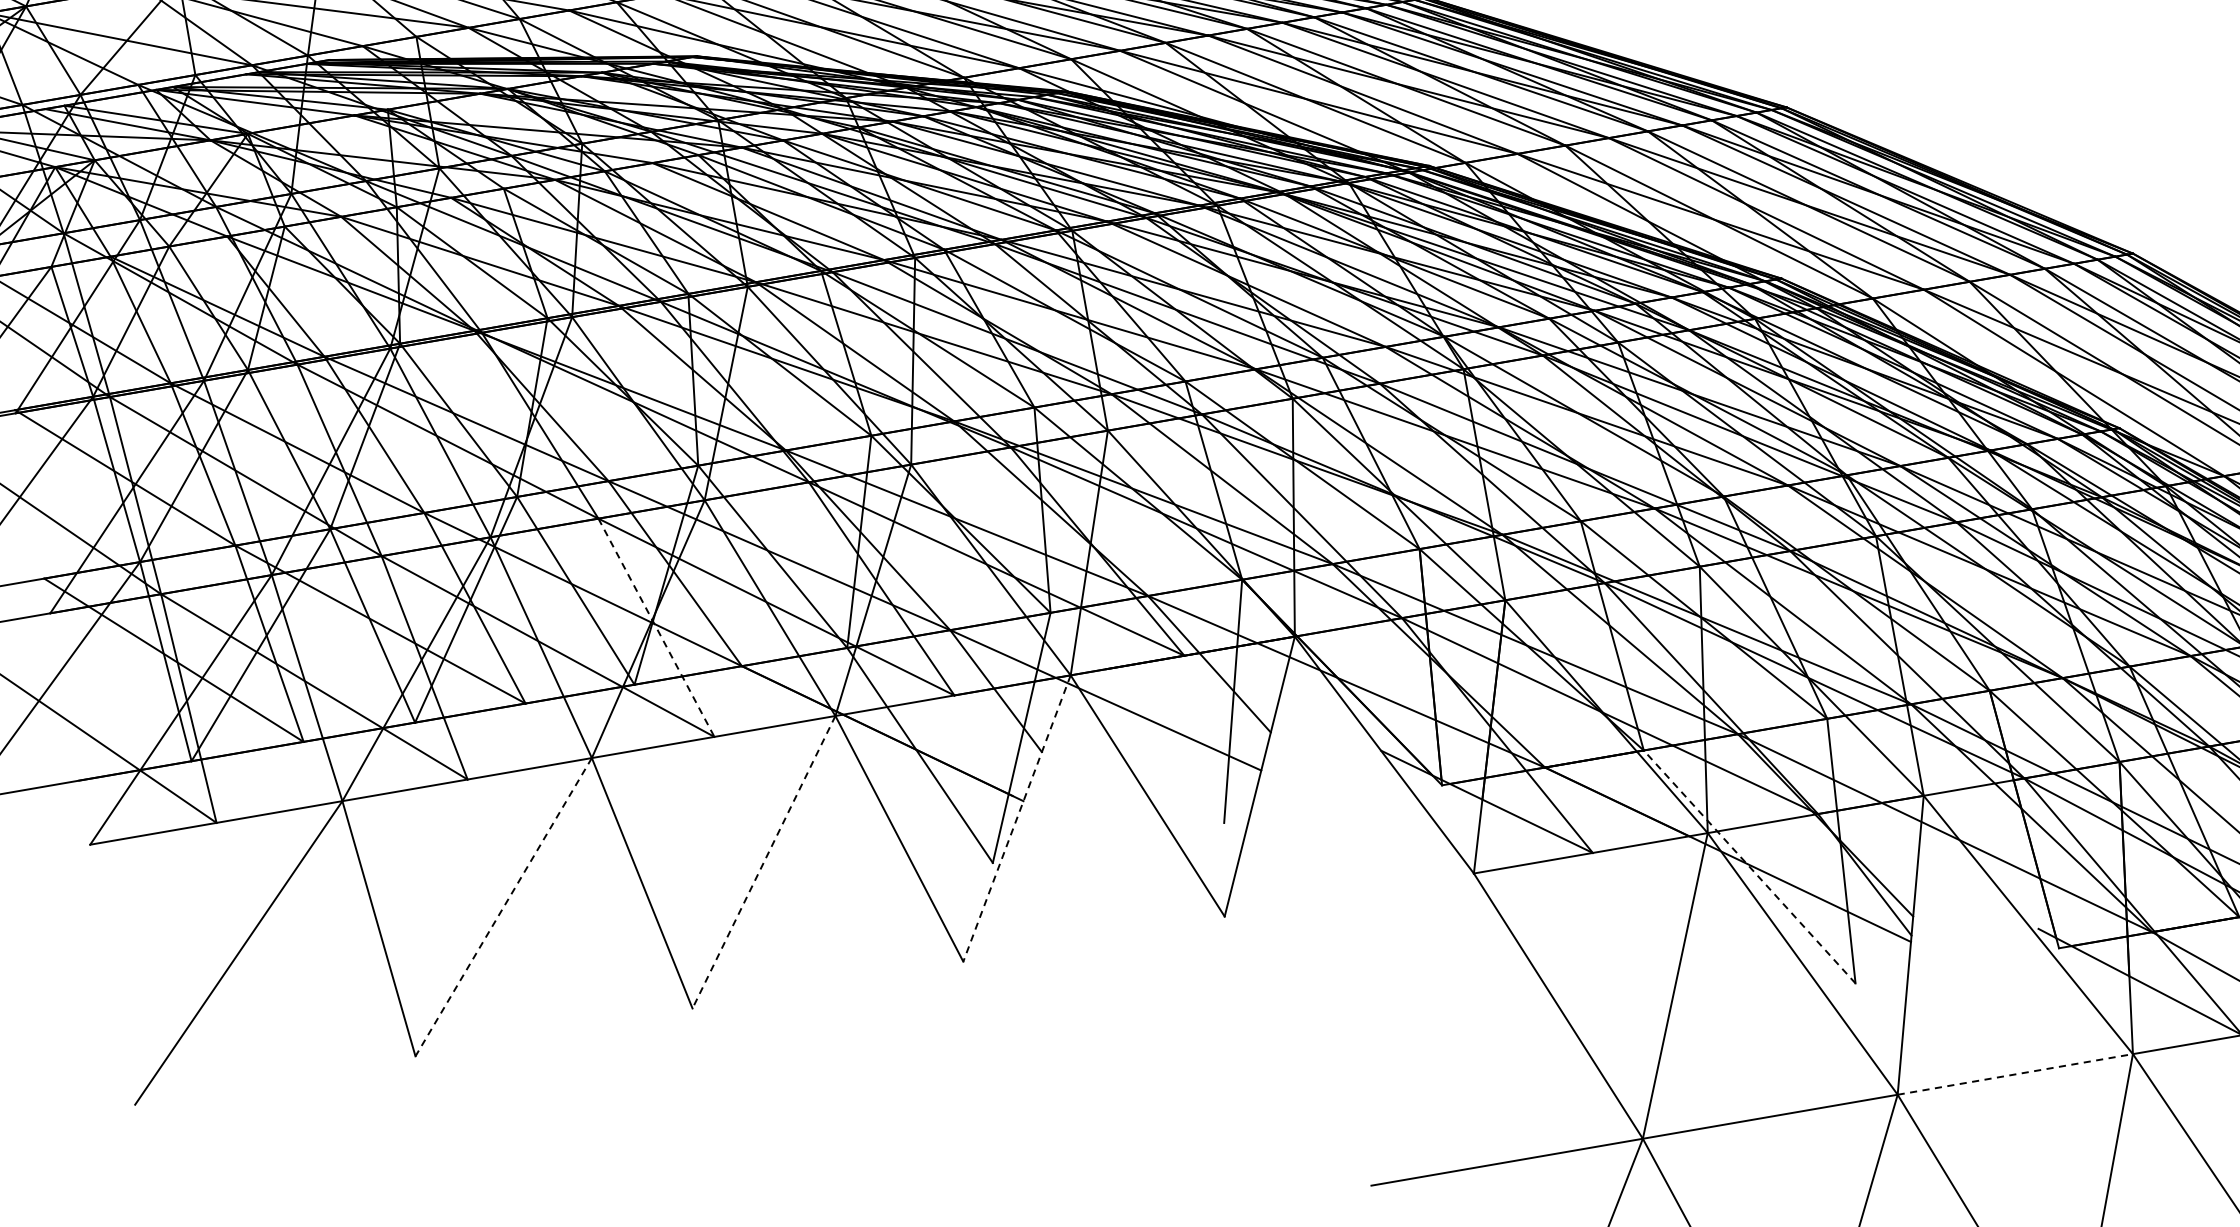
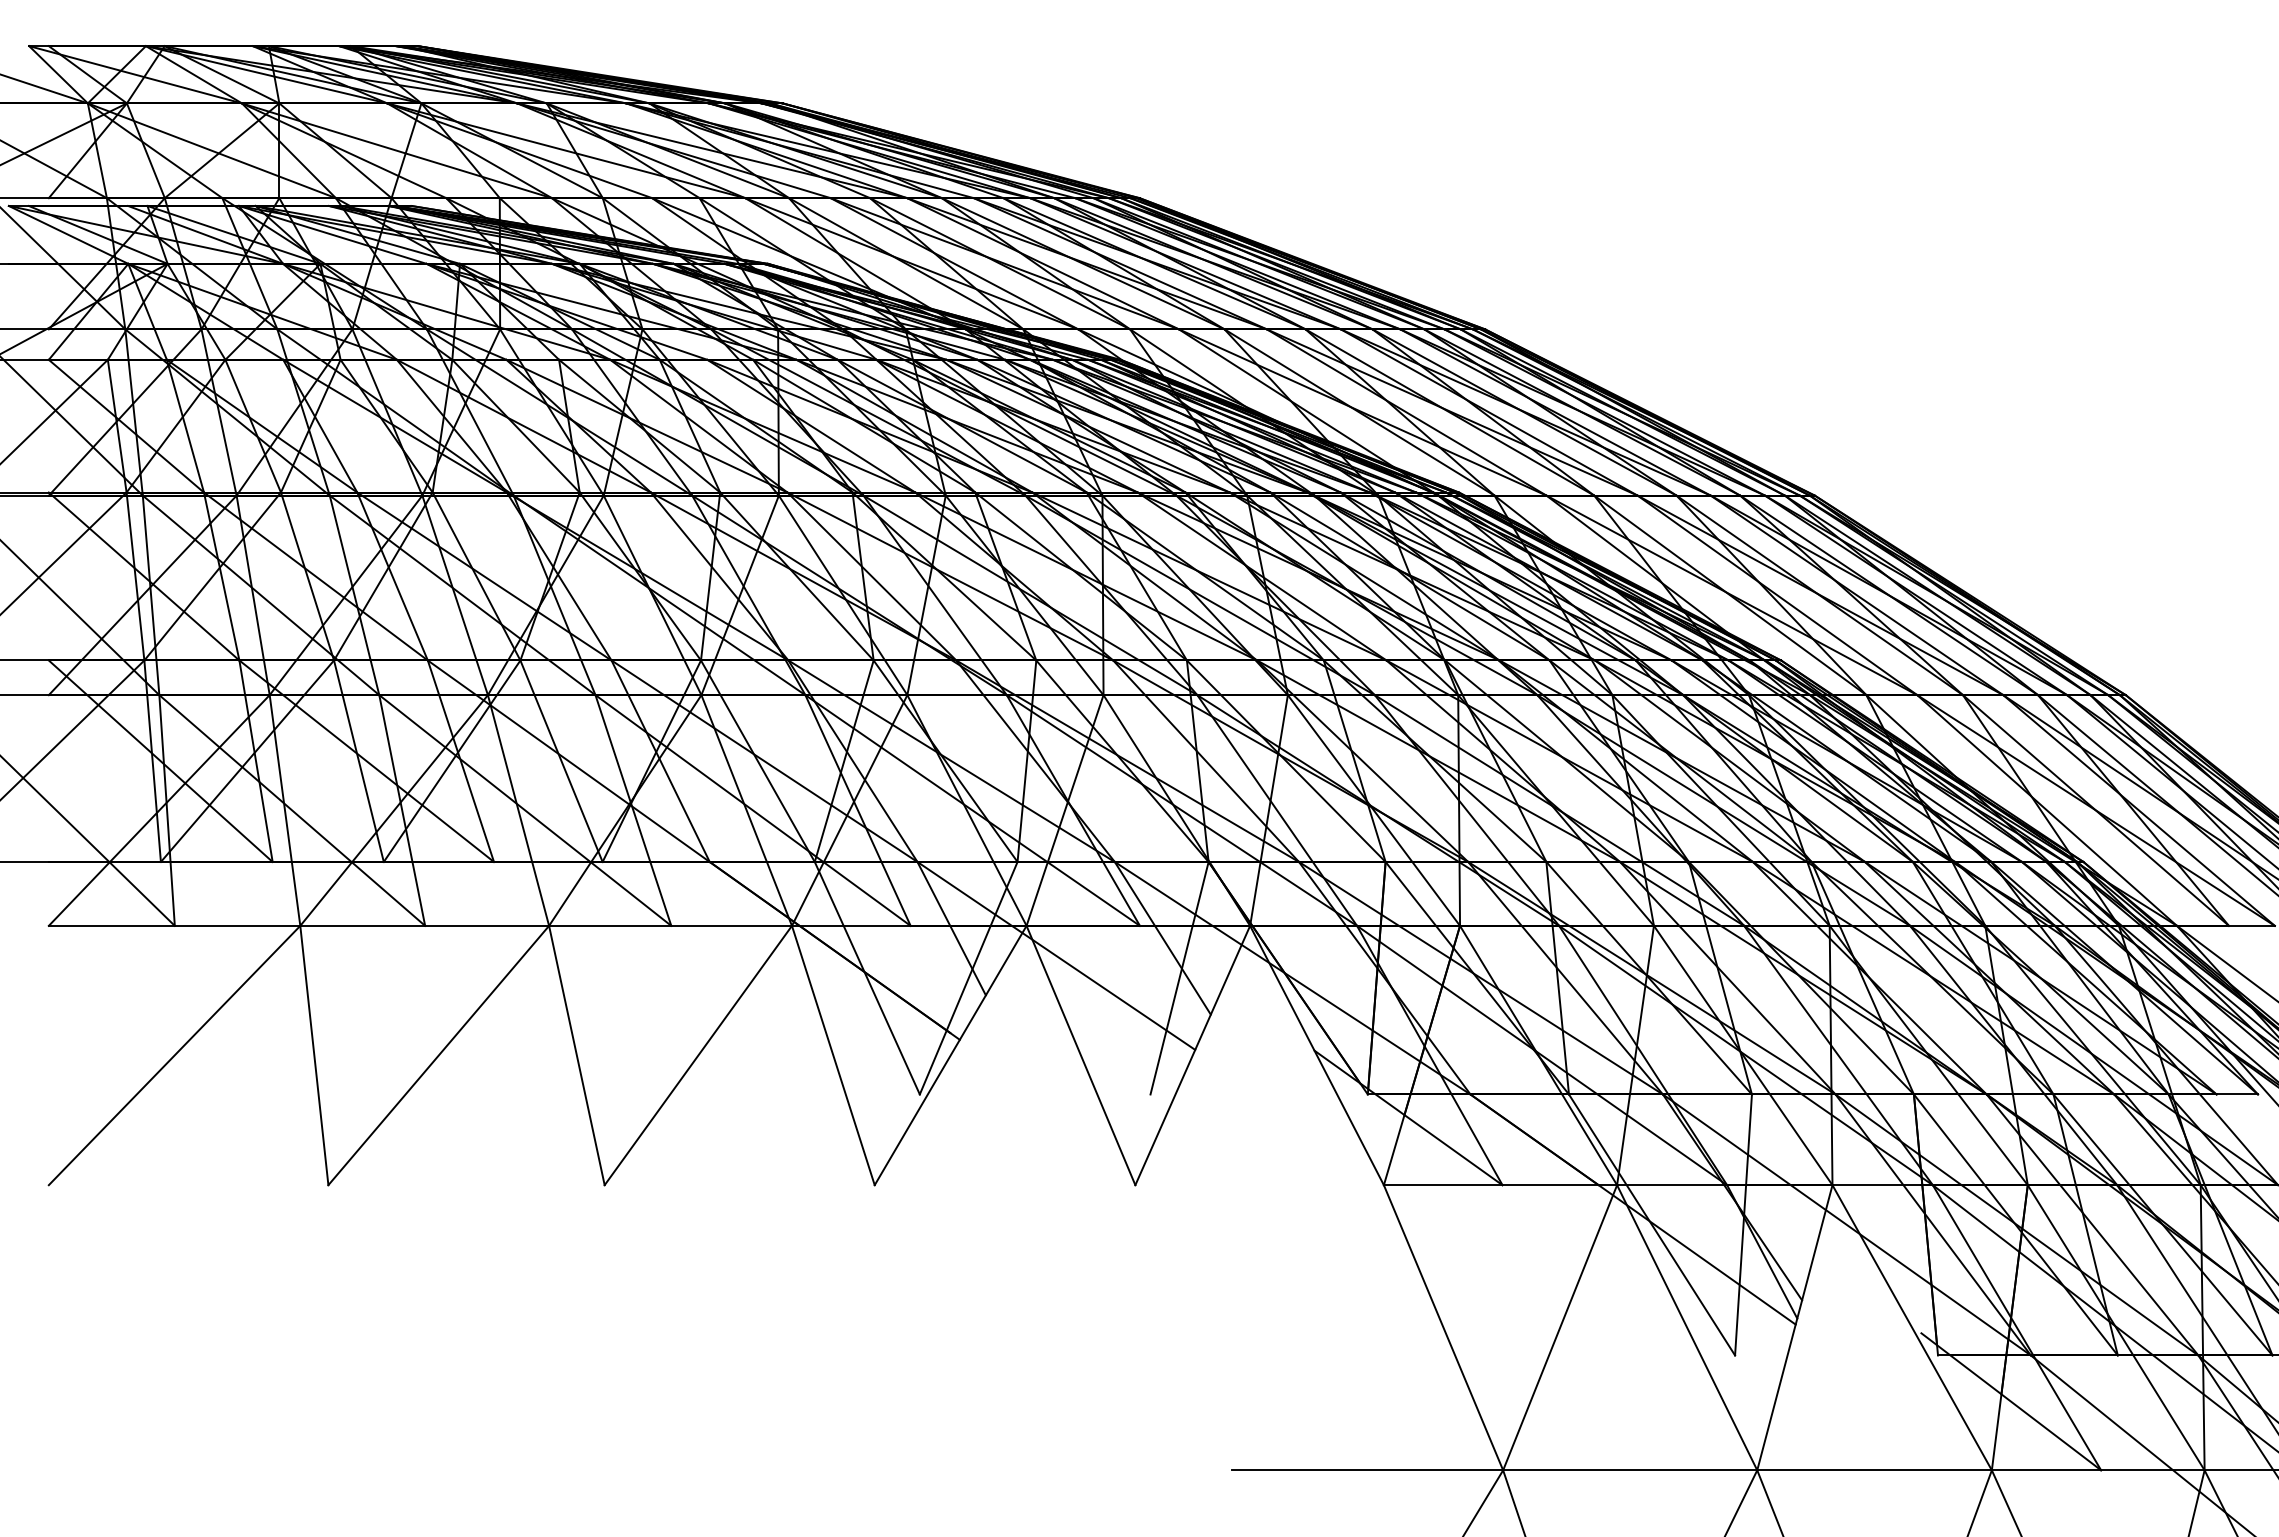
line: (656, 627) -> (633, 810), dashed -> solid
line: (1016, 818) -> (950, 1055), dashed -> solid
line: (764, 862) -> (698, 1055), dashed -> solid
line: (1750, 866) -> (1652, 1224), dashed -> solid
line: (503, 907) -> (438, 1055), dashed -> solid
line: (2016, 1074) -> (1875, 1470), dashed -> solid

